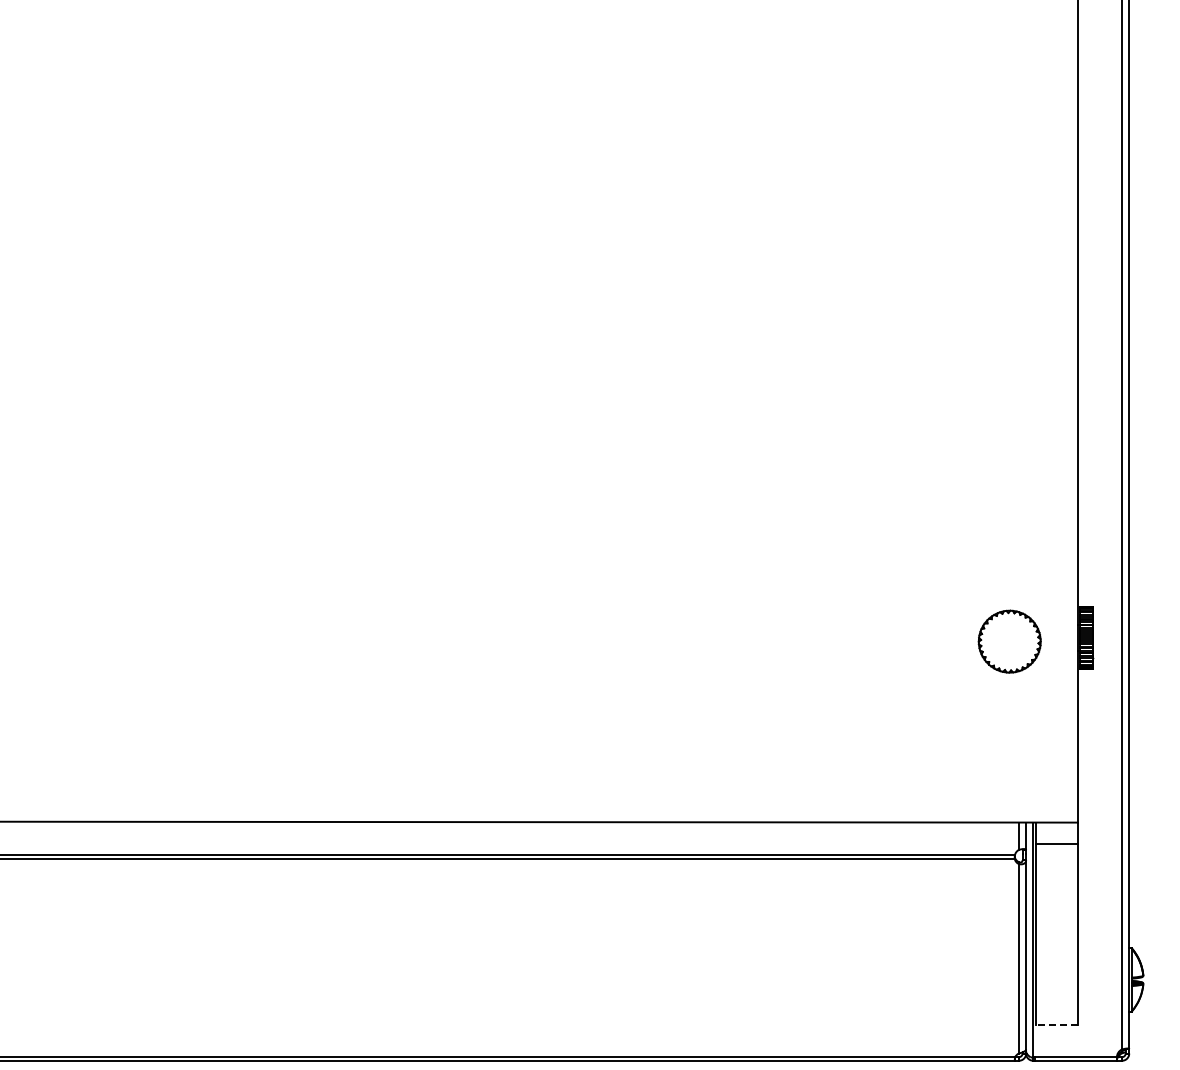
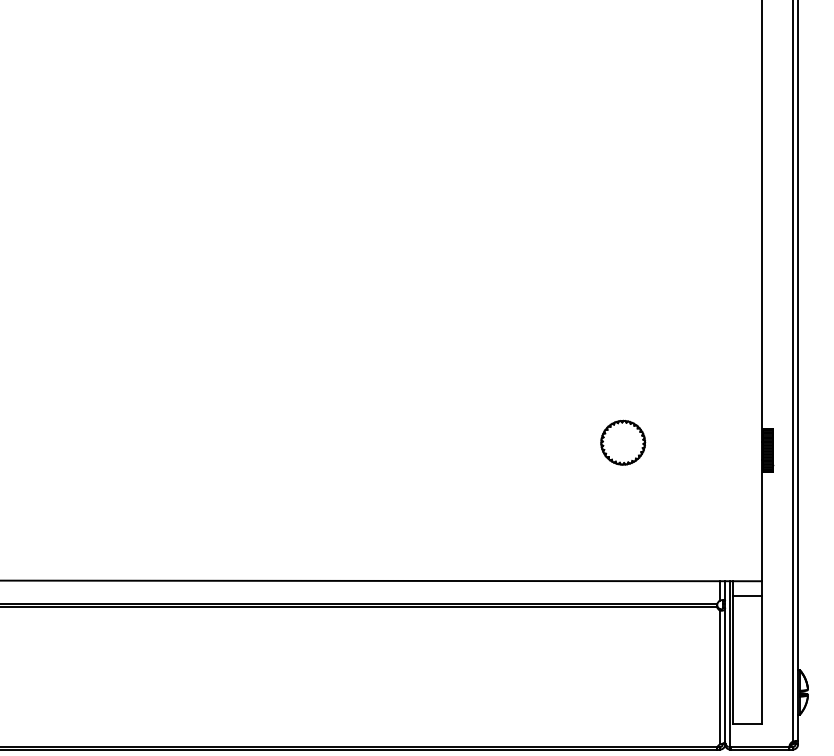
part: (1009, 641) -> (623, 442), moved
line: (1057, 1025) -> (747, 724), dashed -> solid

